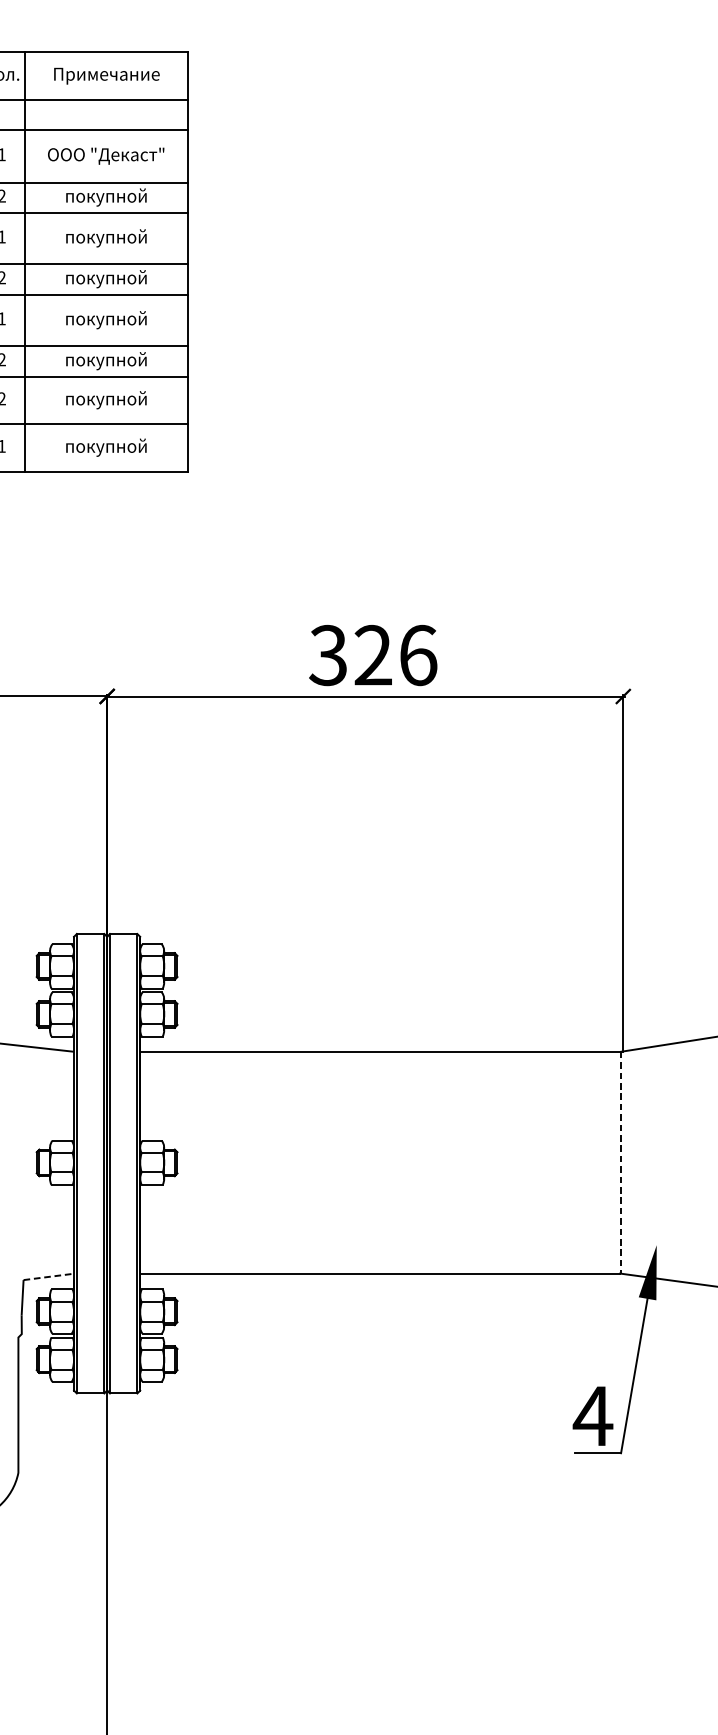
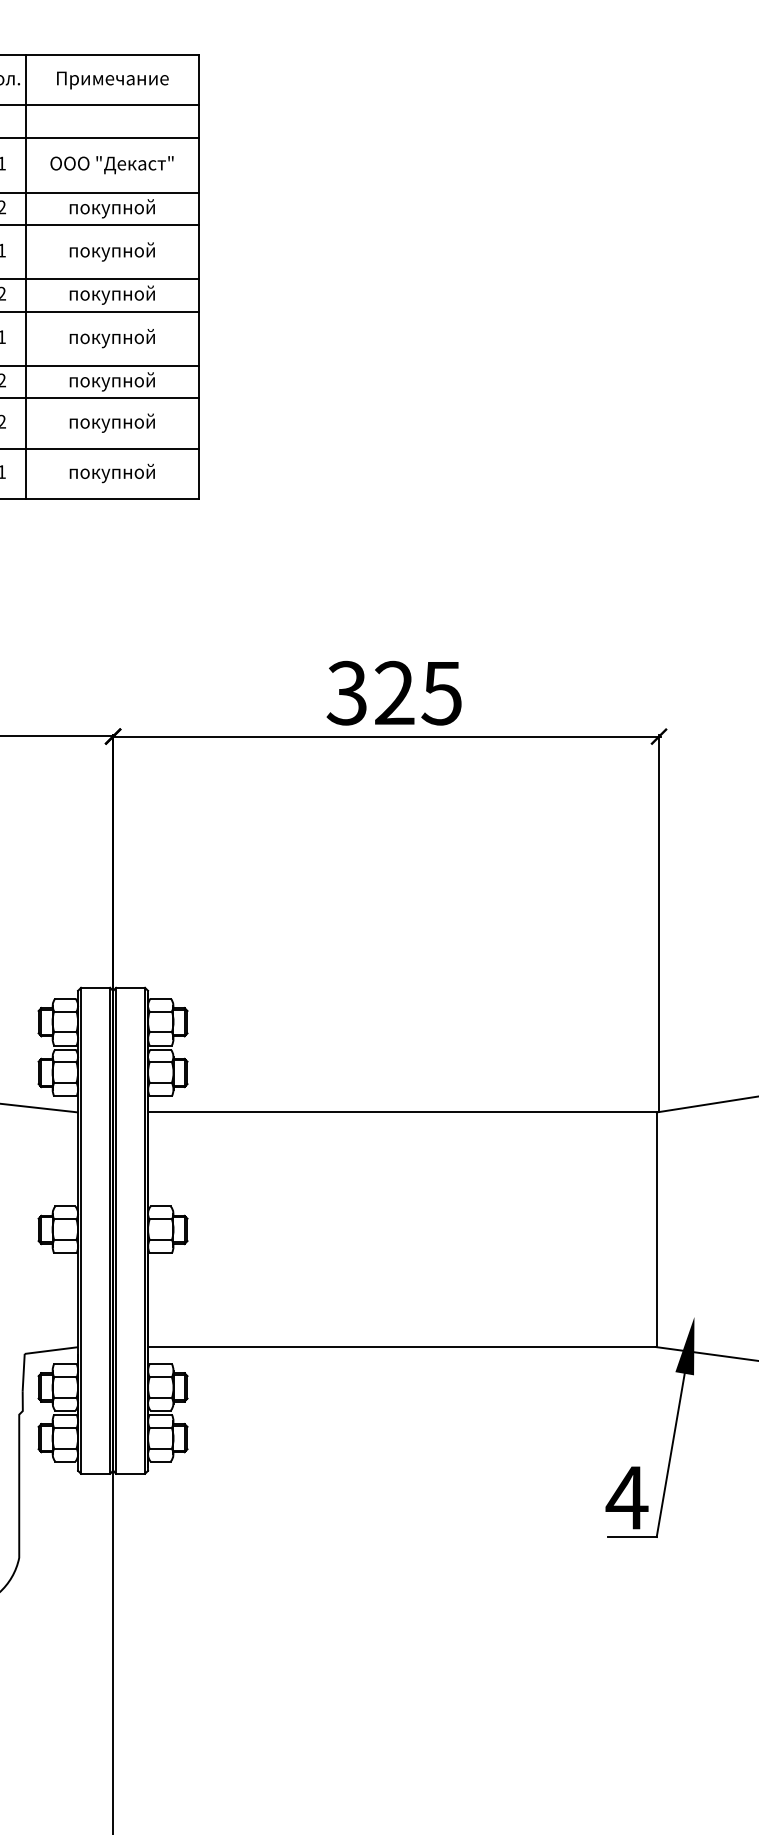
text: (417, 654) -> (441, 692), 326 -> 325
line: (620, 1163) -> (656, 1230), dashed -> solid
line: (48, 1276) -> (51, 1350), dashed -> solid

